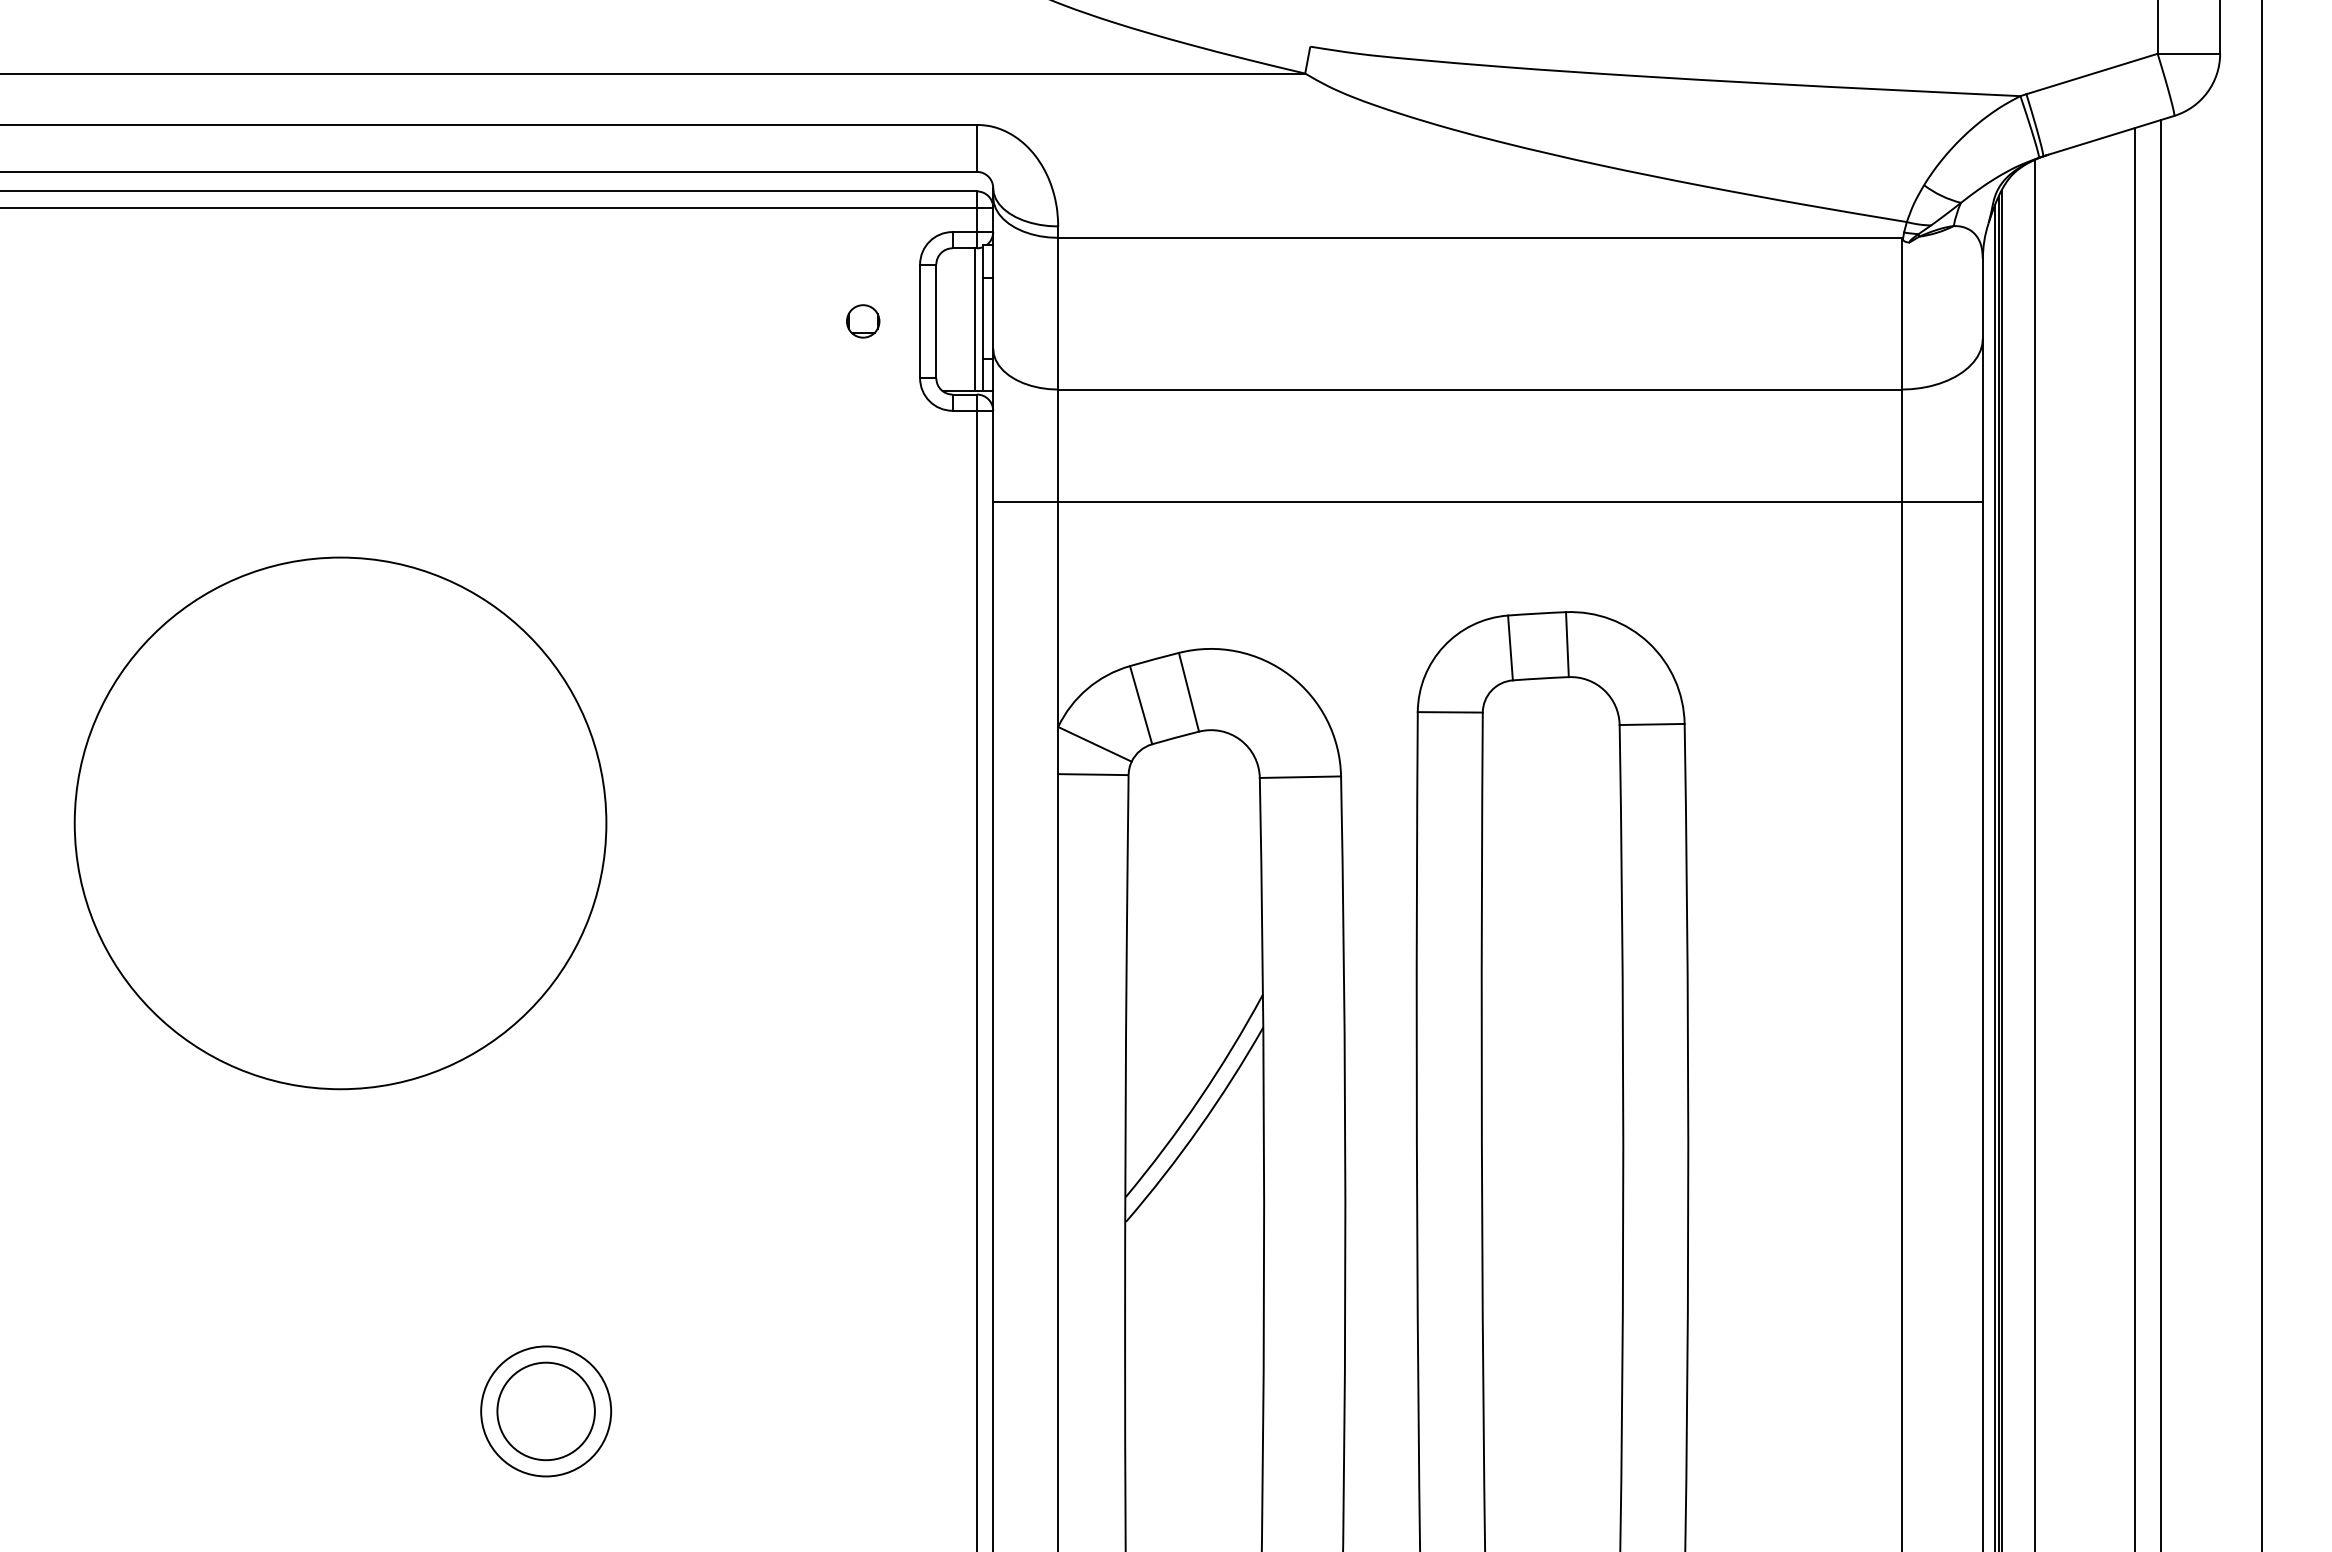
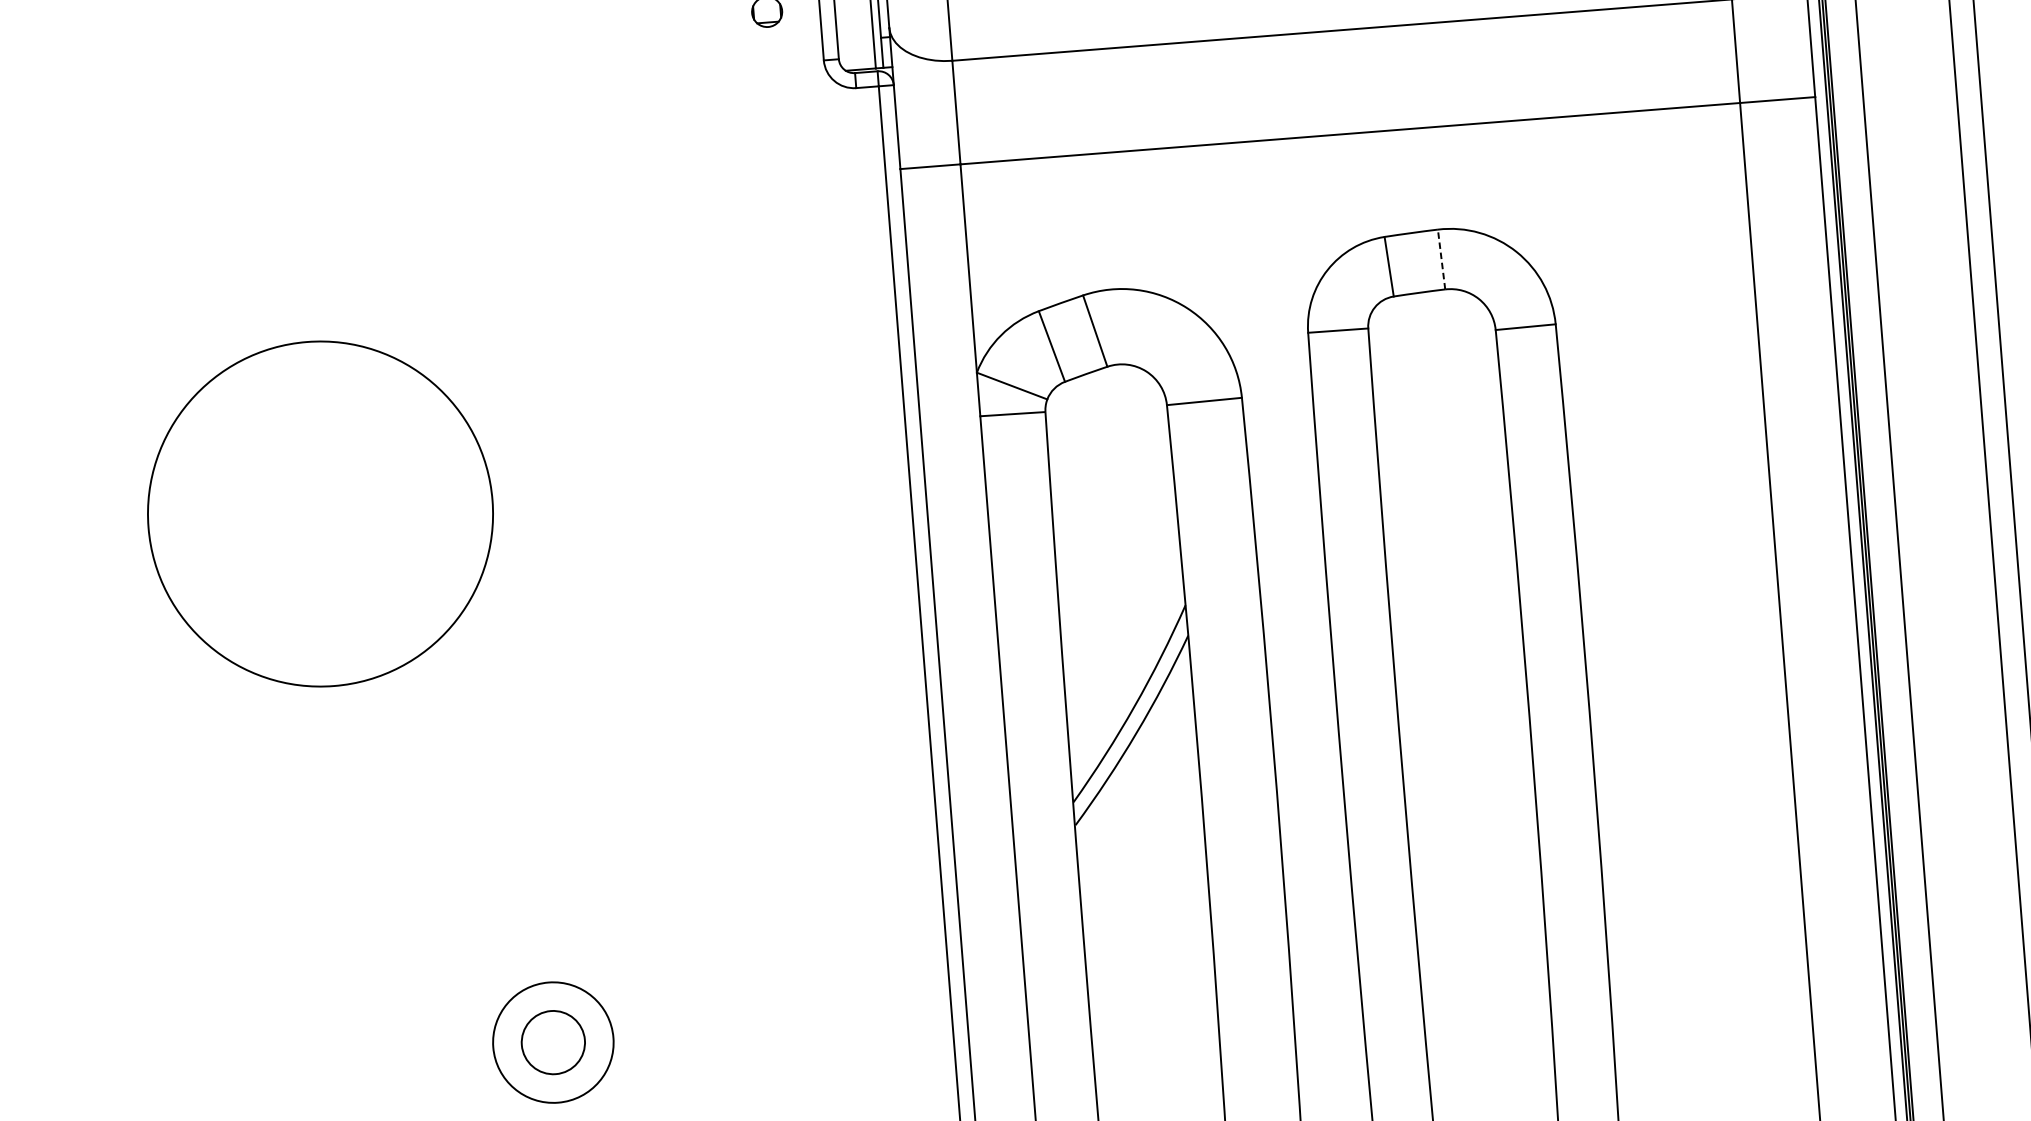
line: (1567, 644) -> (1441, 259), solid -> dashed
circle: (340, 823) -> (320, 514), size x0.7
circle: (545, 1411) -> (552, 1042), size x0.7

